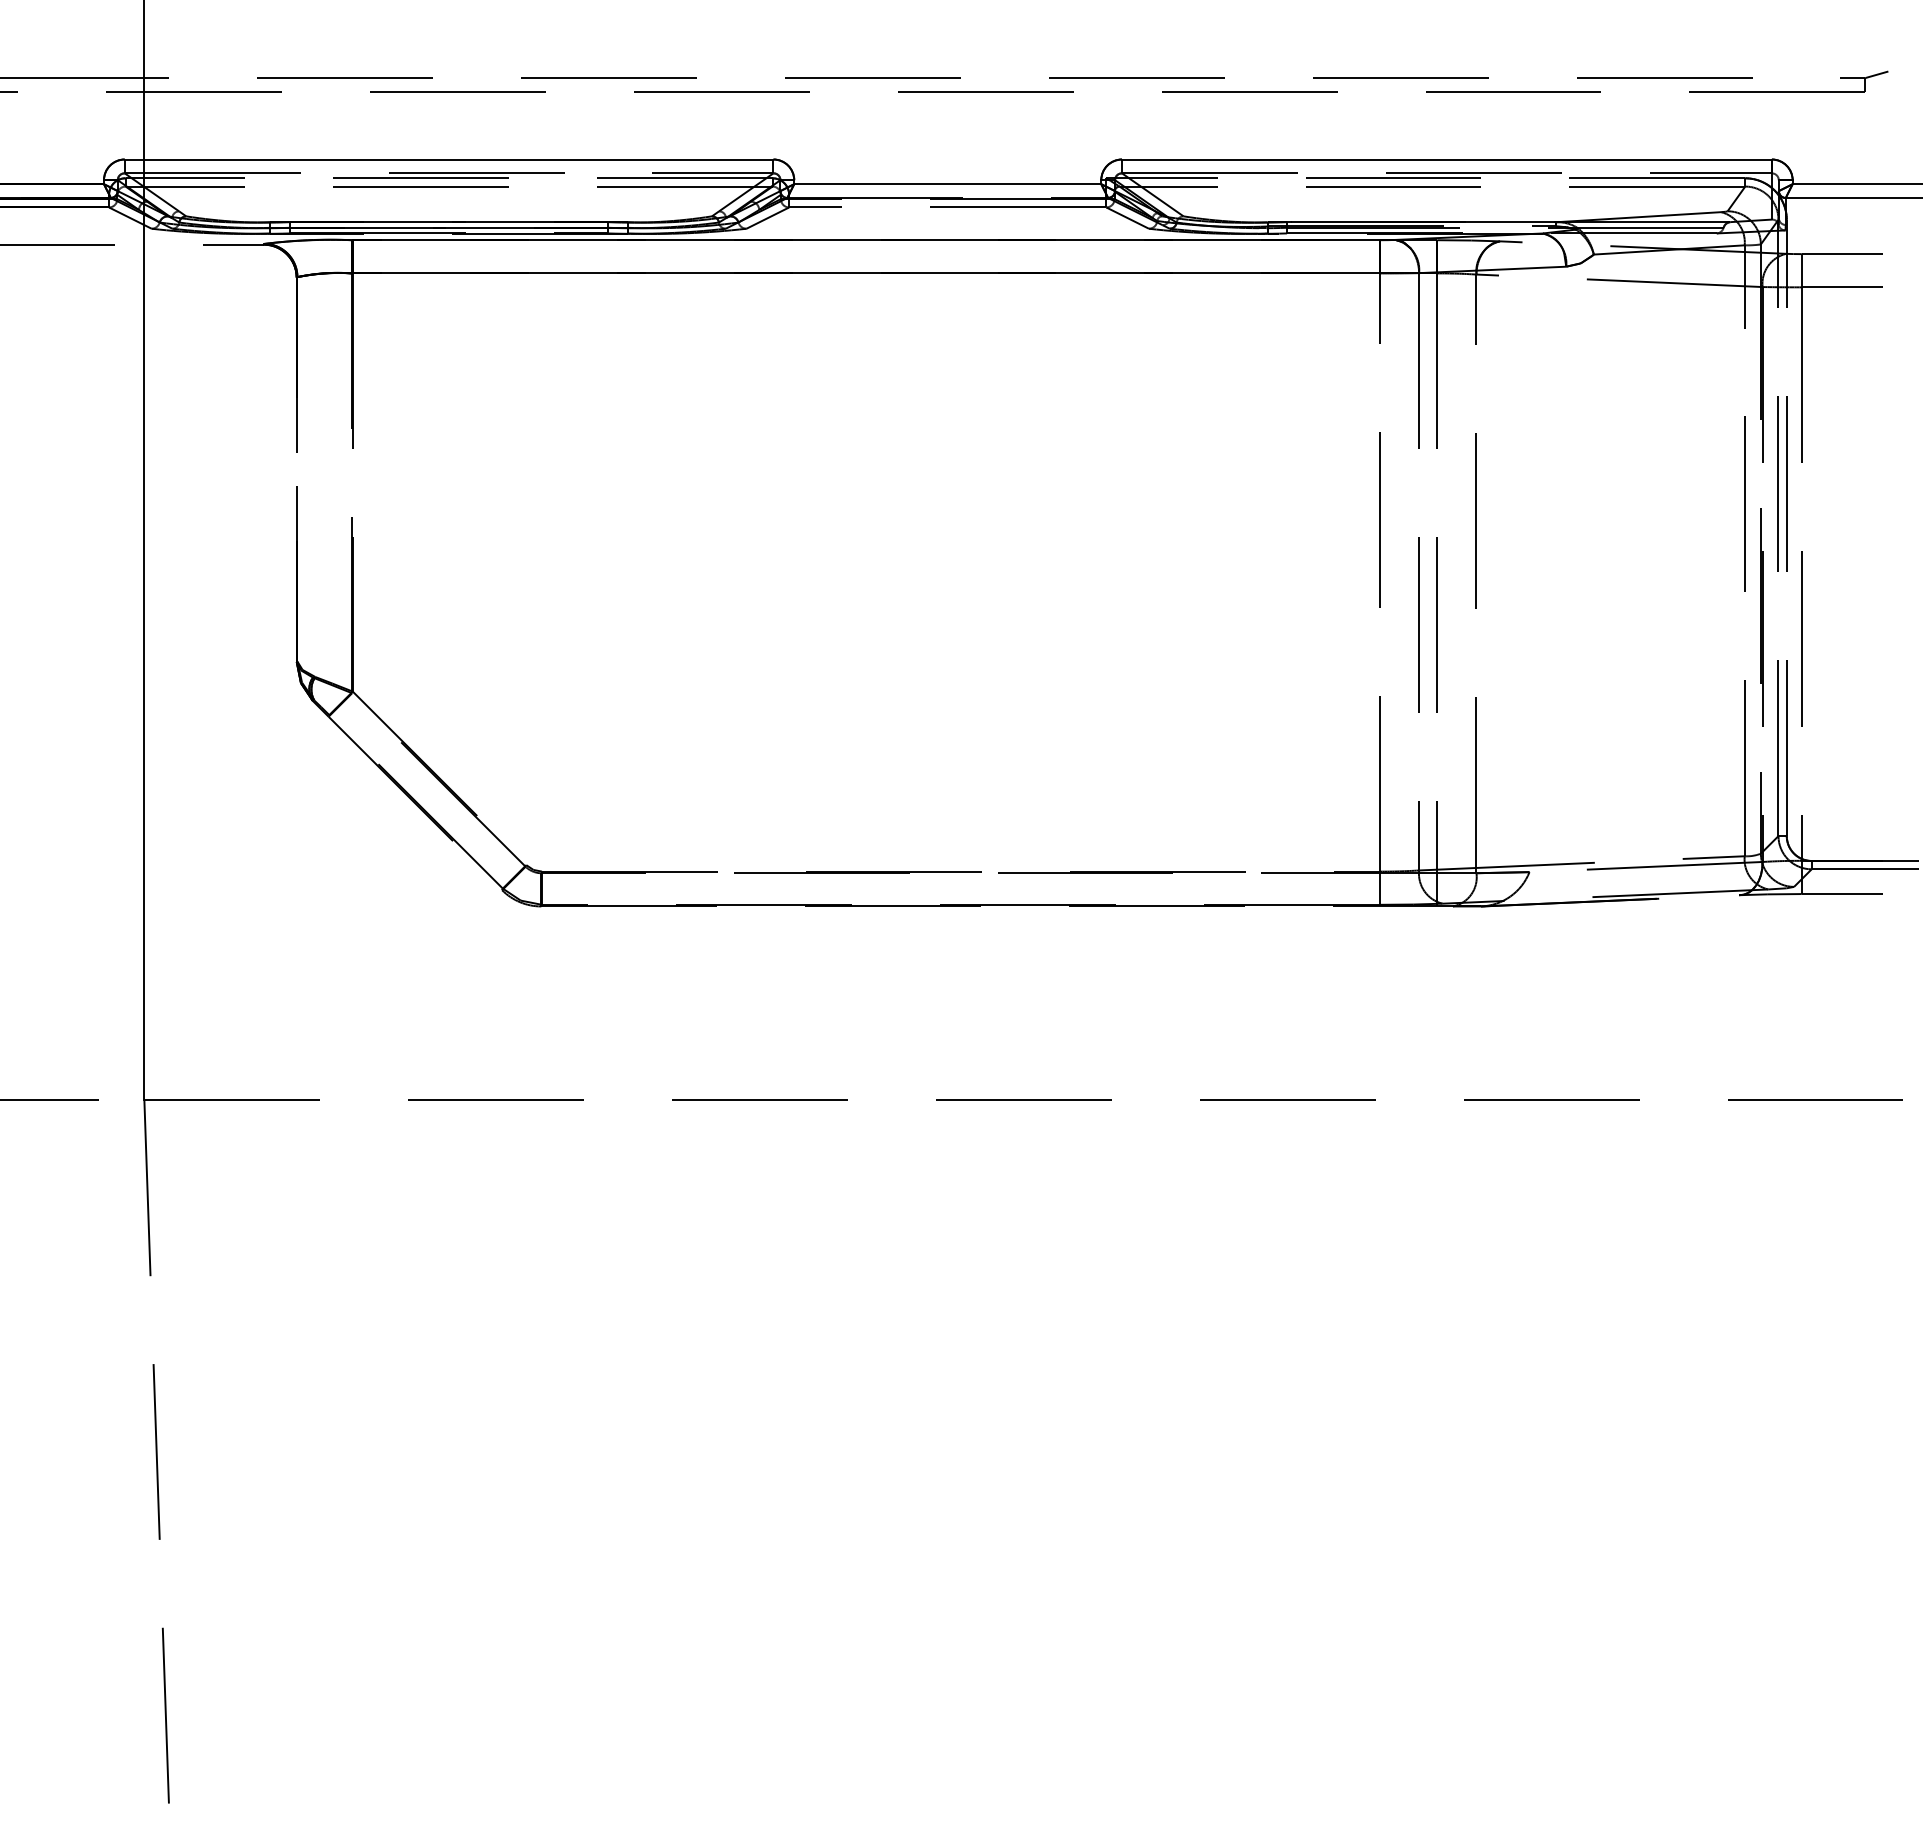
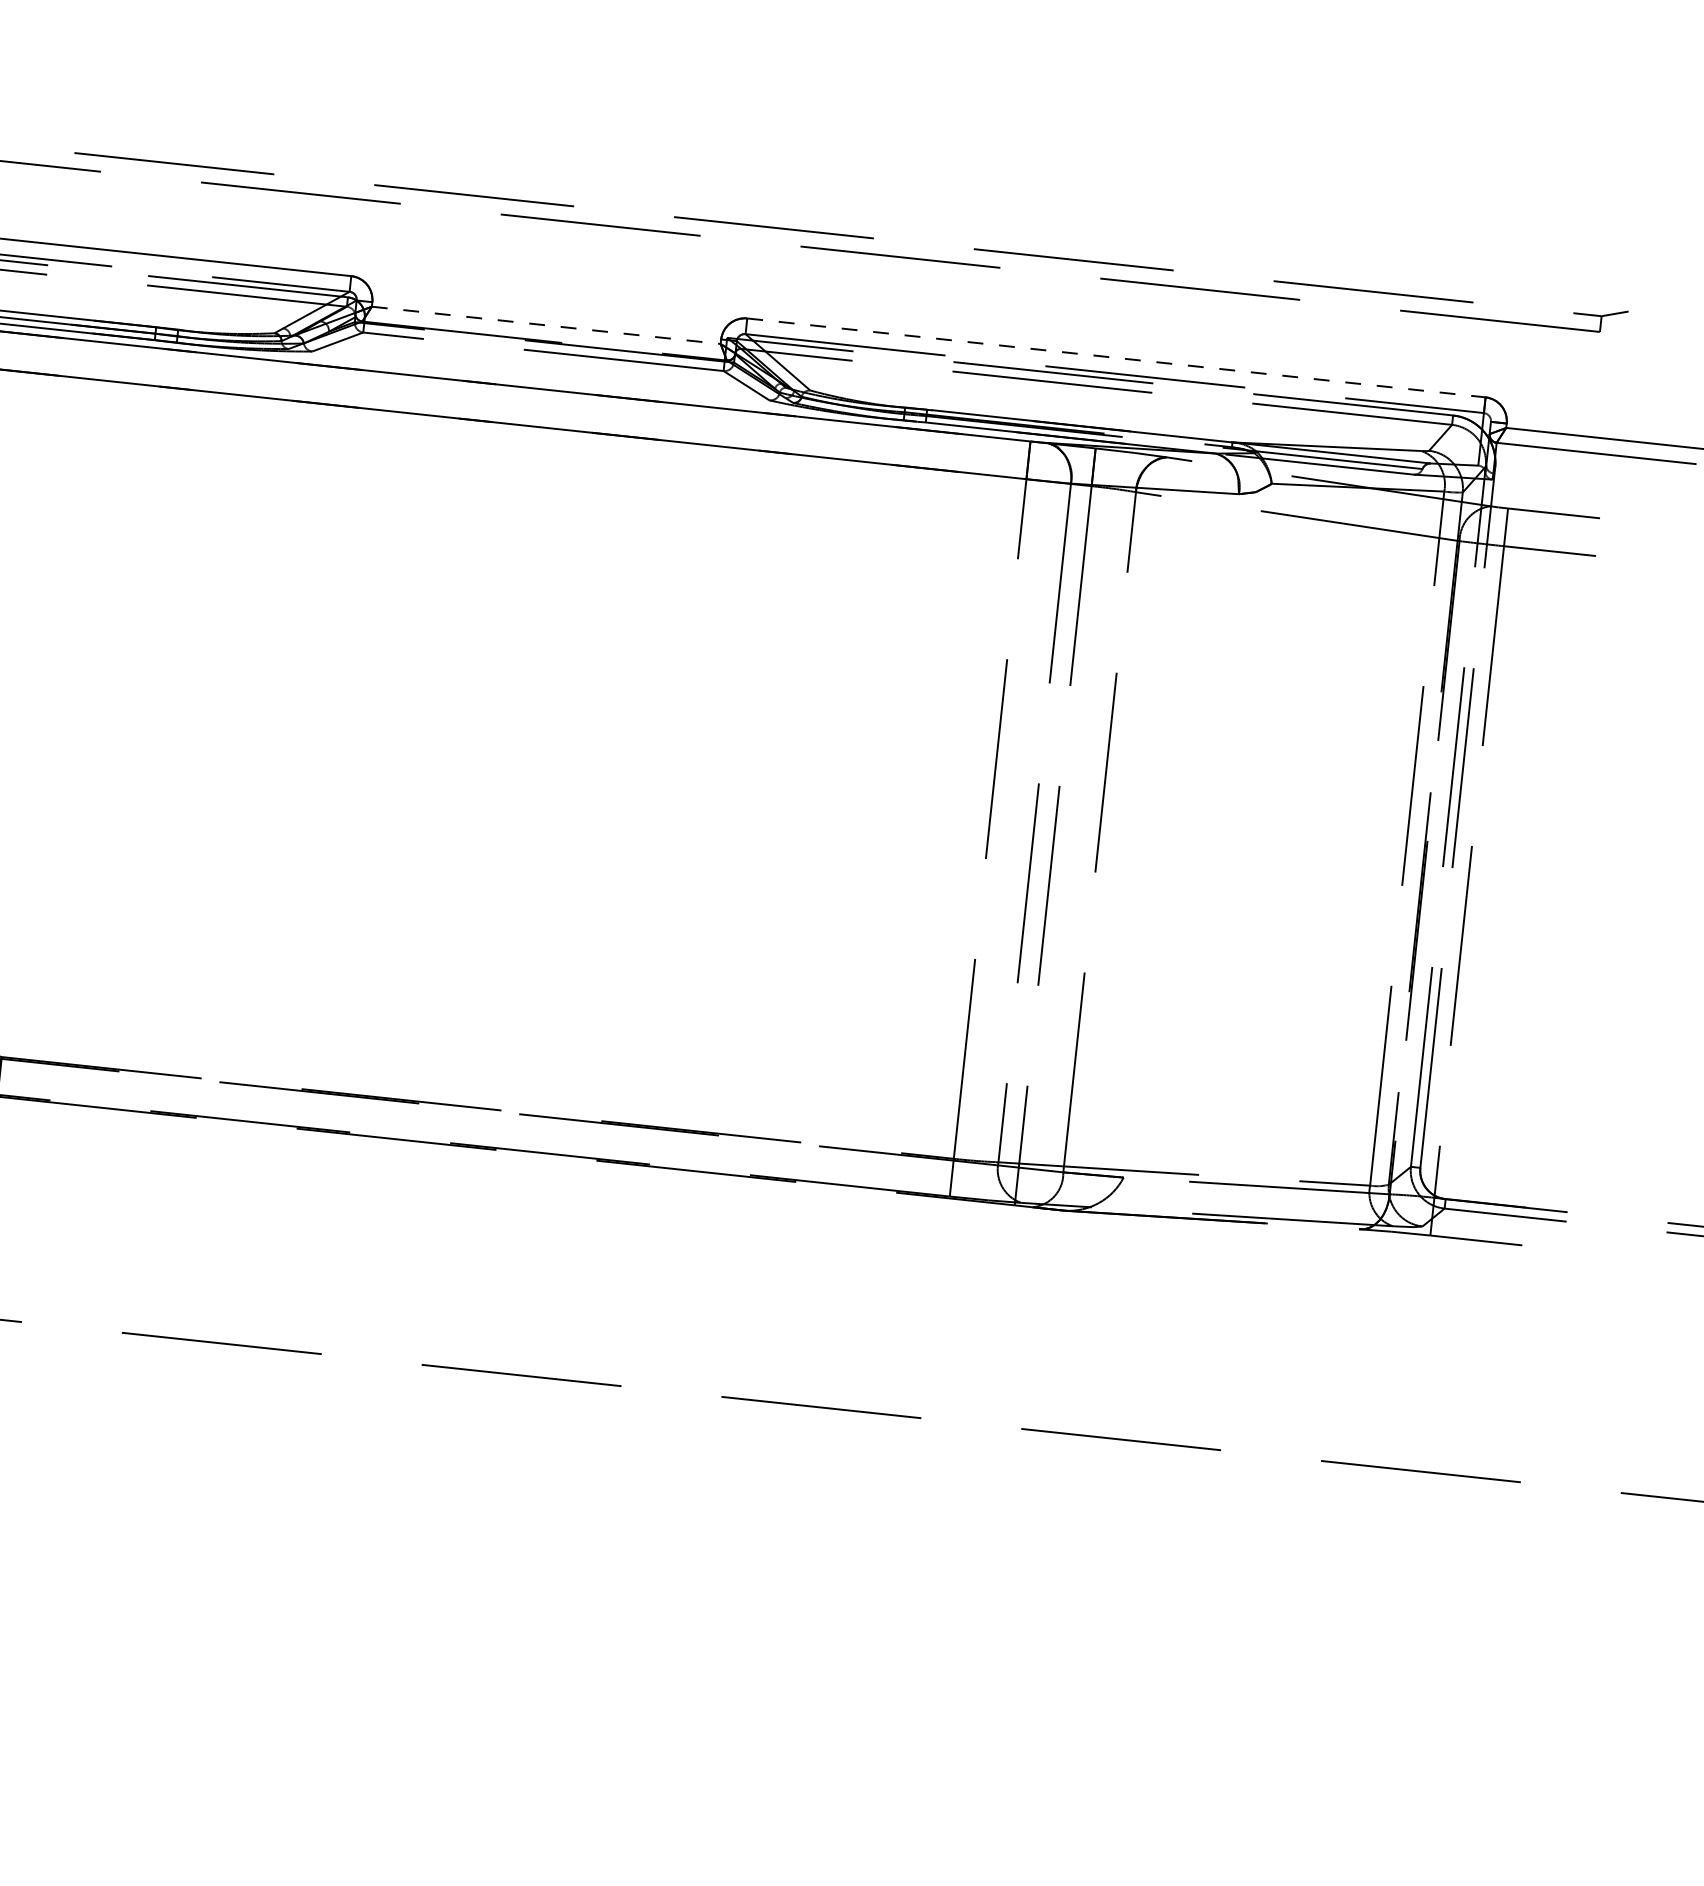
line: (1446, 159) -> (1115, 357), solid -> dashed
line: (947, 184) -> (545, 325), solid -> dashed

